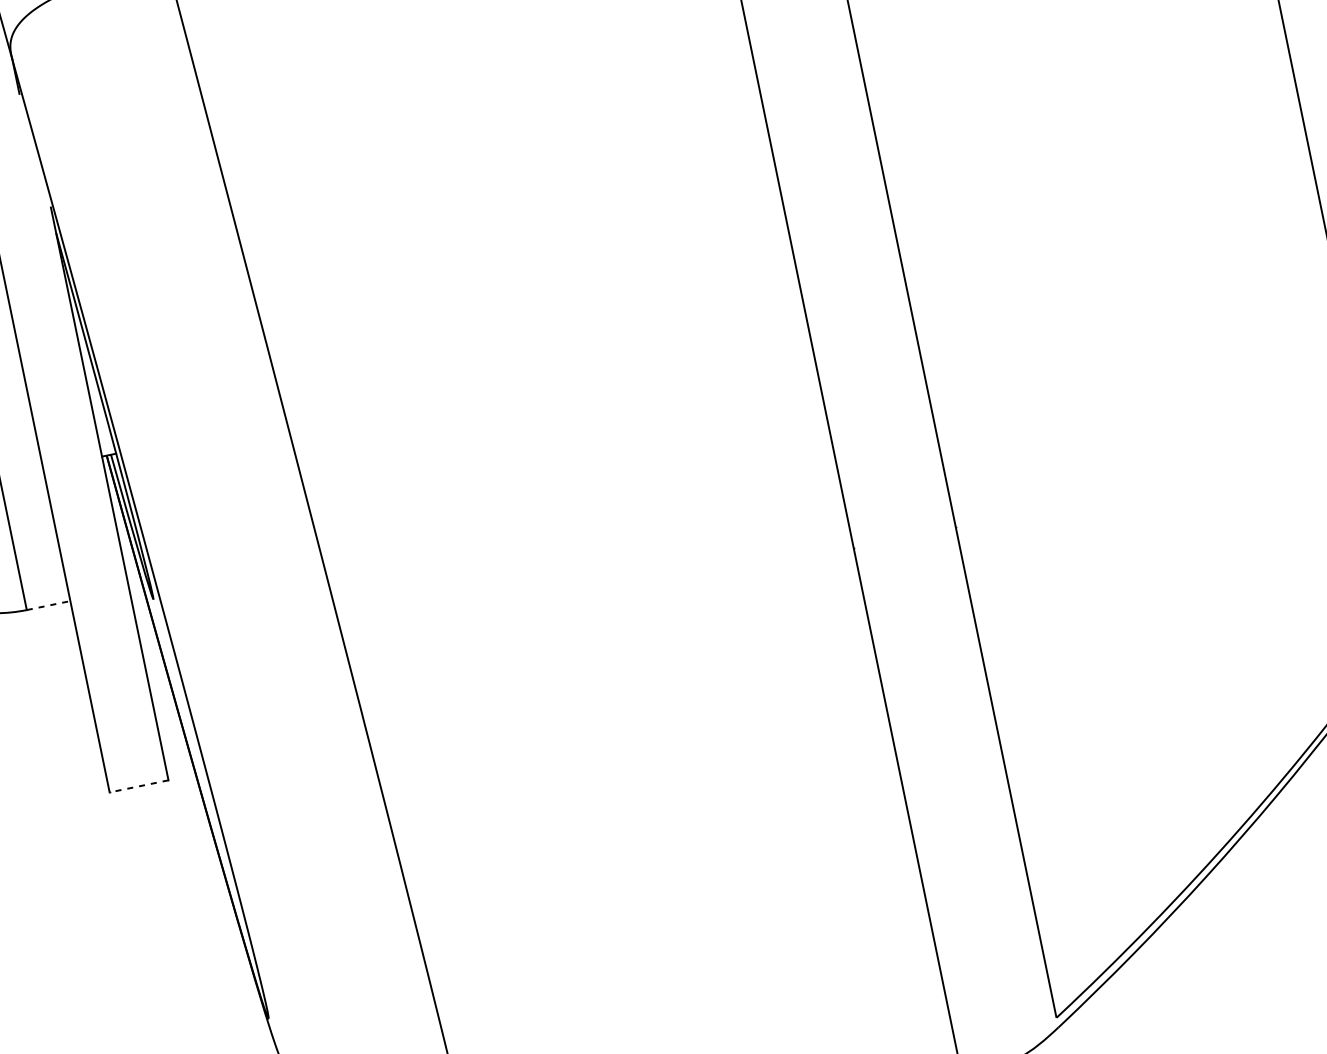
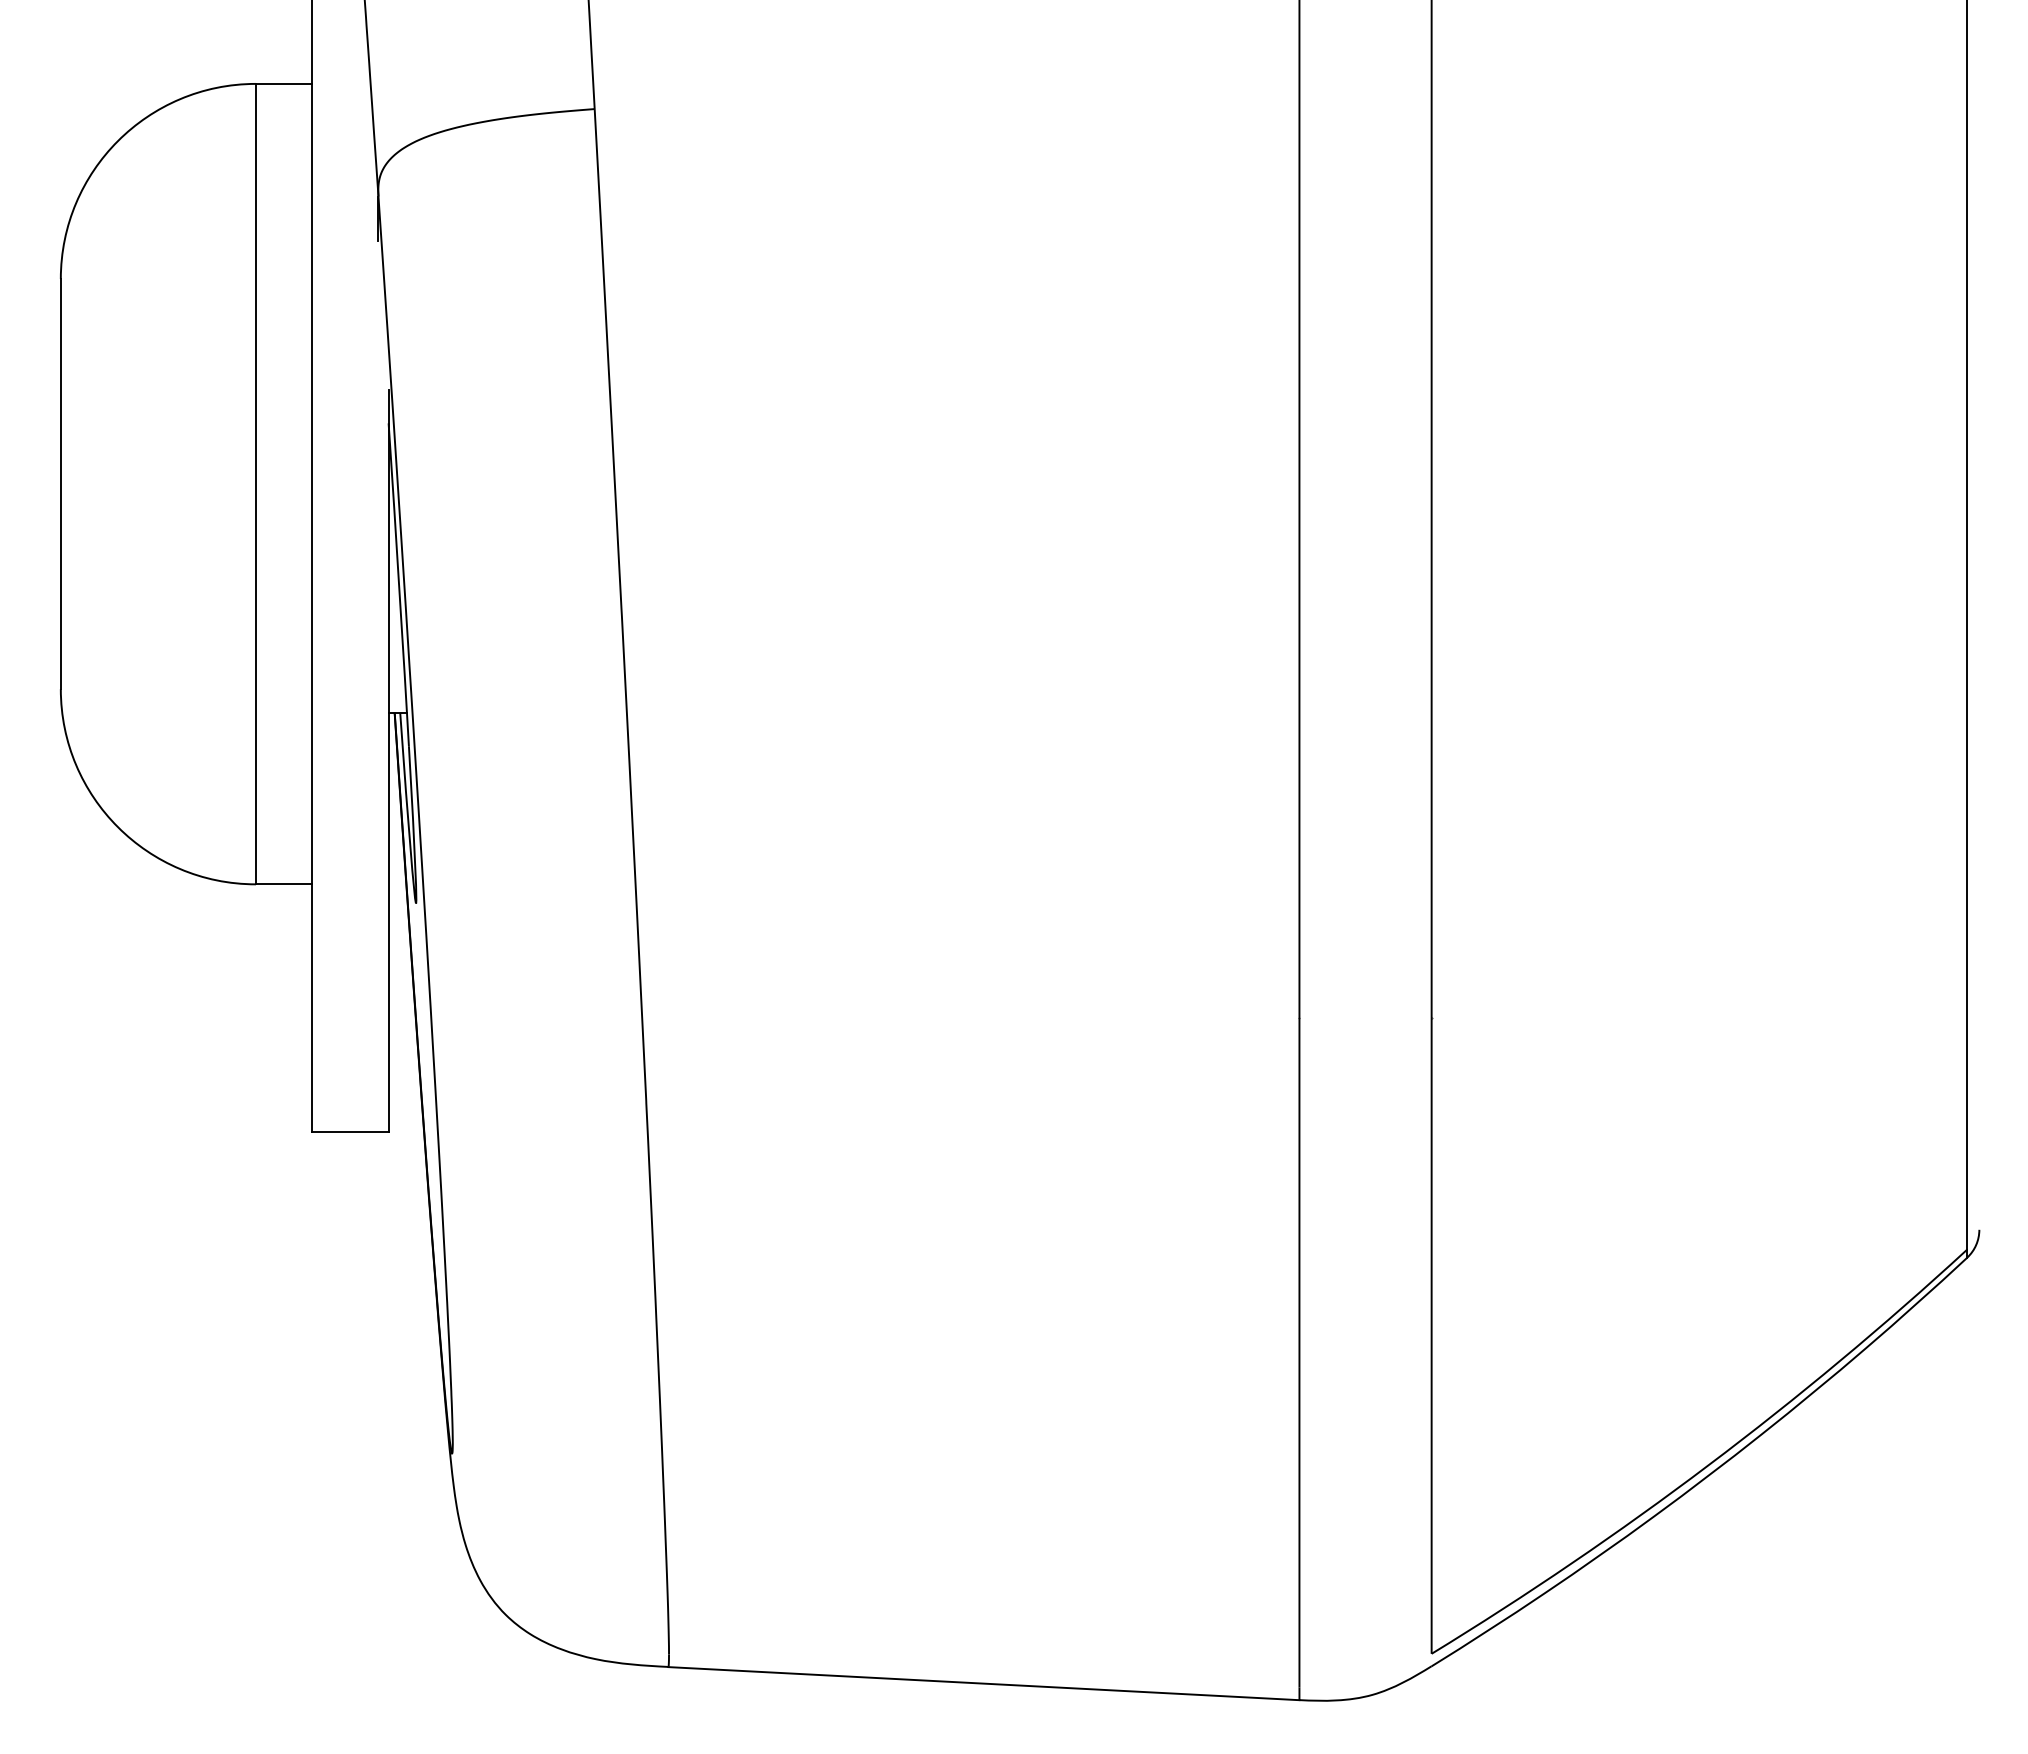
line: (48, 605) -> (284, 884), dashed -> solid
line: (139, 786) -> (350, 1132), dashed -> solid

